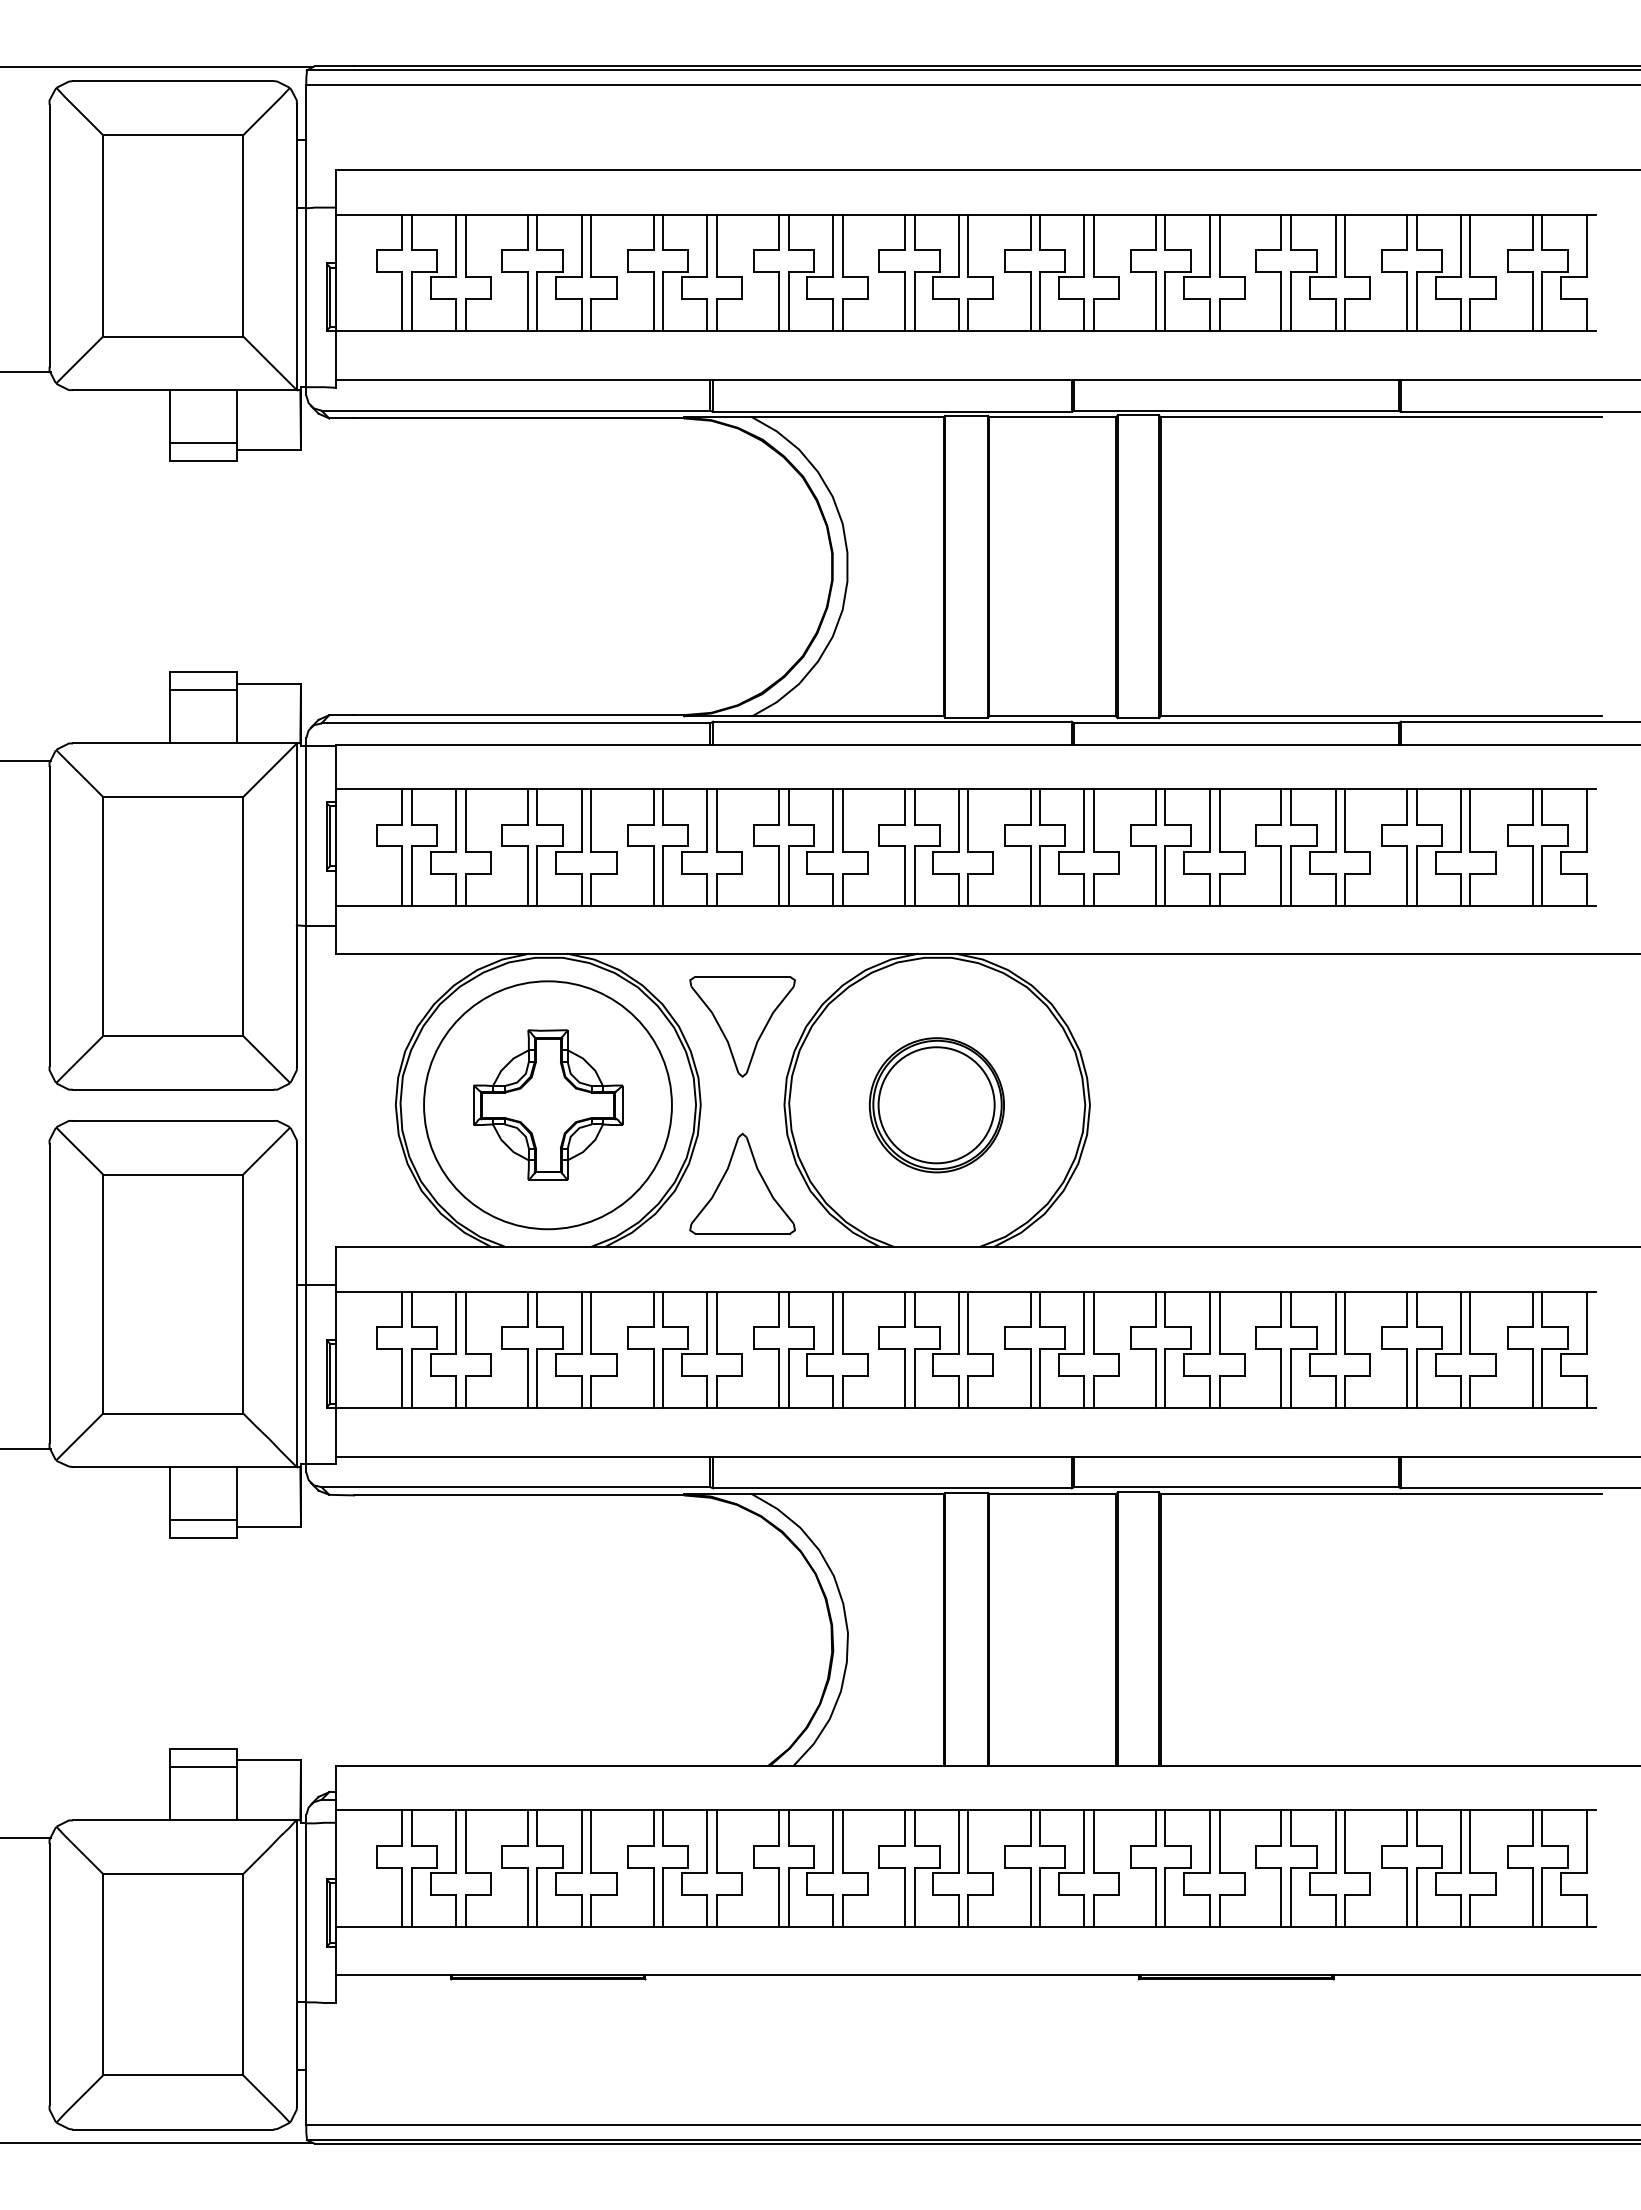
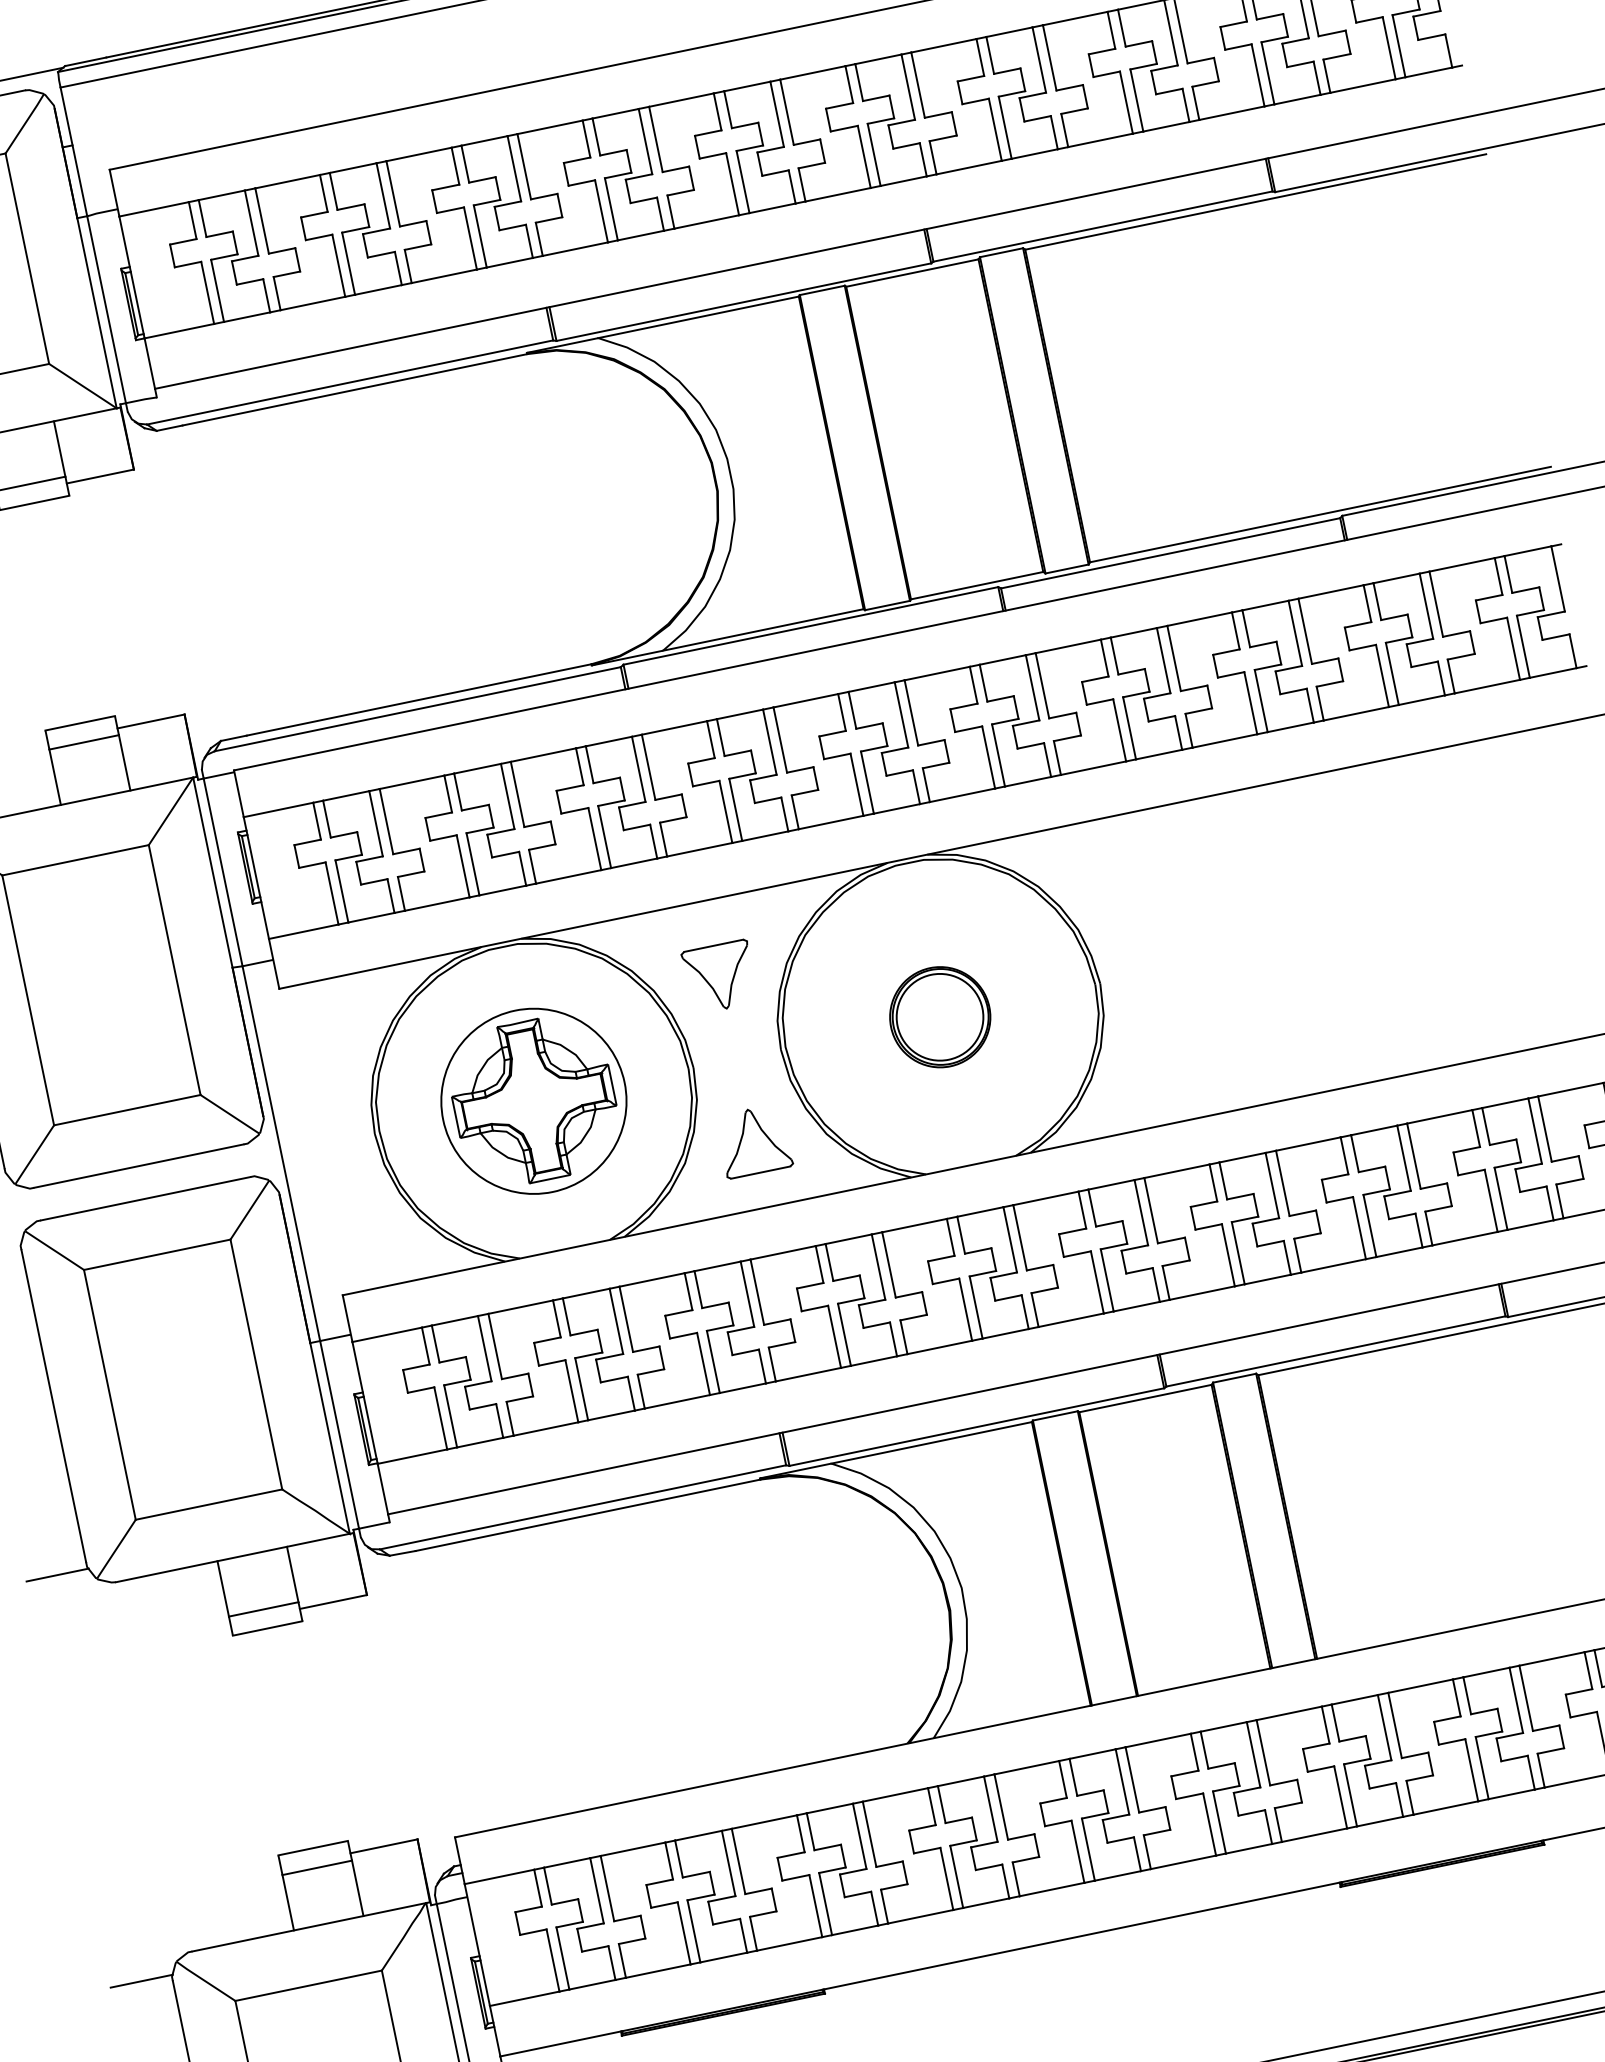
part: (742, 1026) -> (720, 976), size x0.6
circle: (547, 1105) -> (533, 1101), size x0.7
part: (936, 1105) -> (939, 1017), size x0.7
part: (742, 1183) -> (754, 1140), size x0.6

